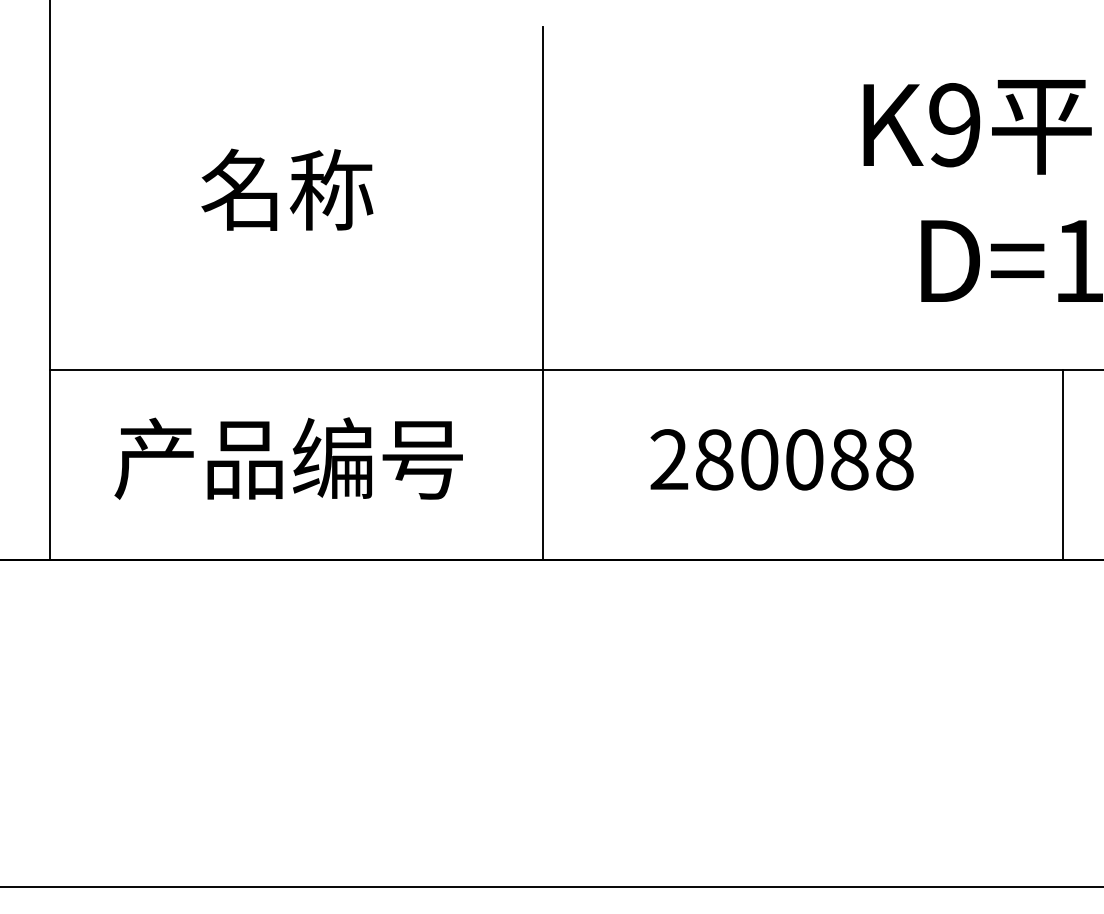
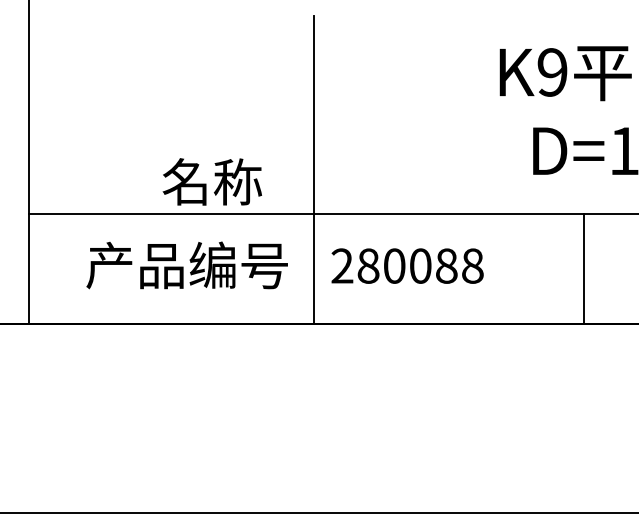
text: (285, 189) -> (211, 181), moved
text: (287, 458) -> (186, 265), moved
text: (781, 458) -> (407, 265), moved
line: (1063, 463) -> (584, 268), moved

